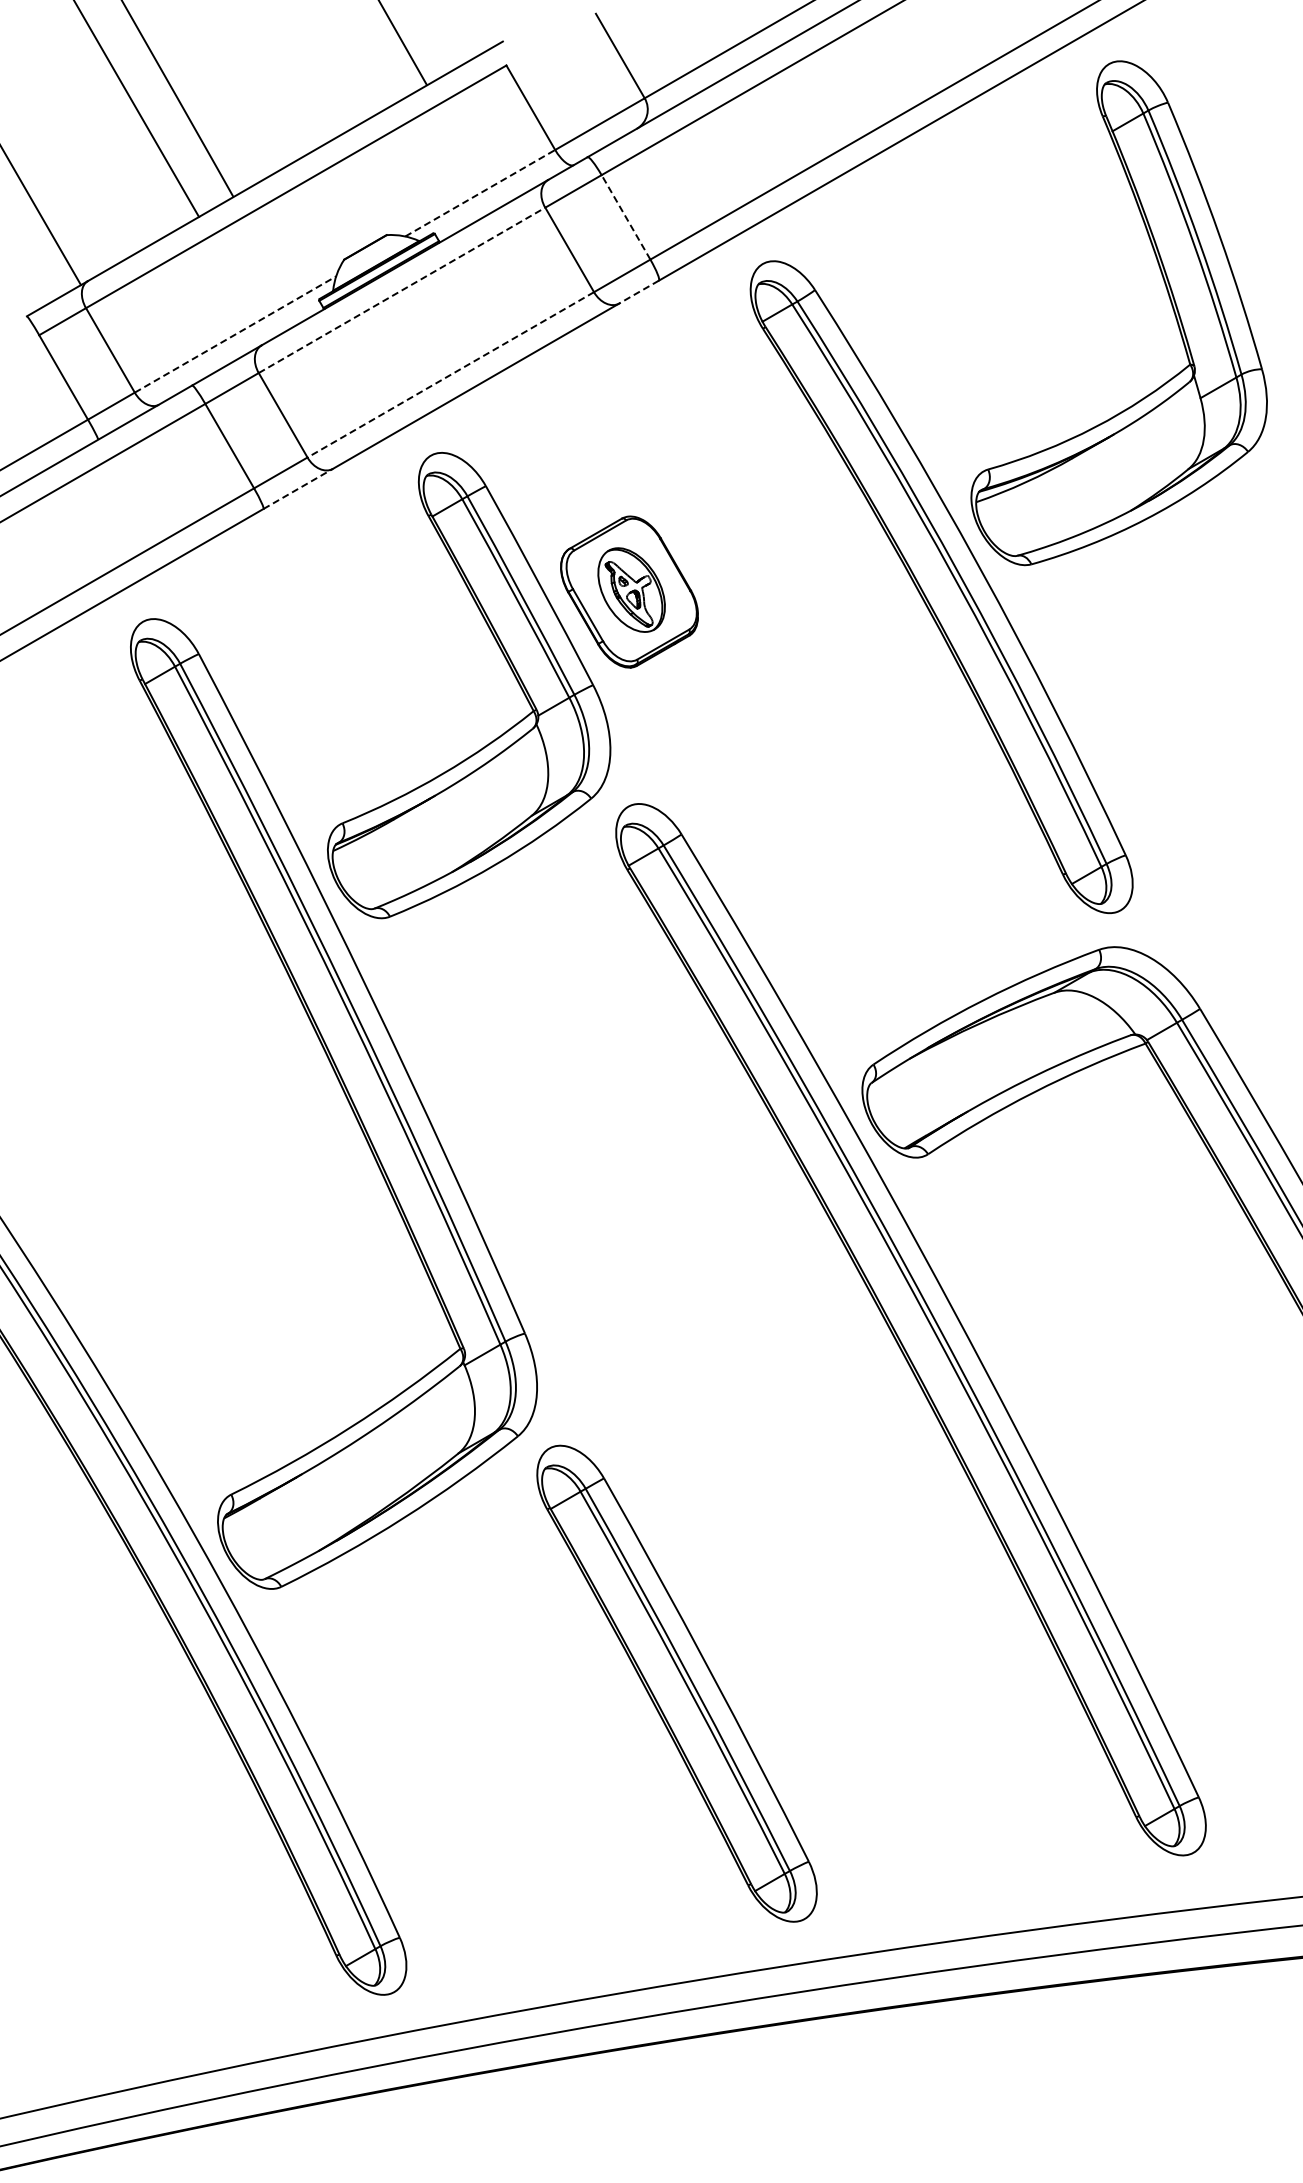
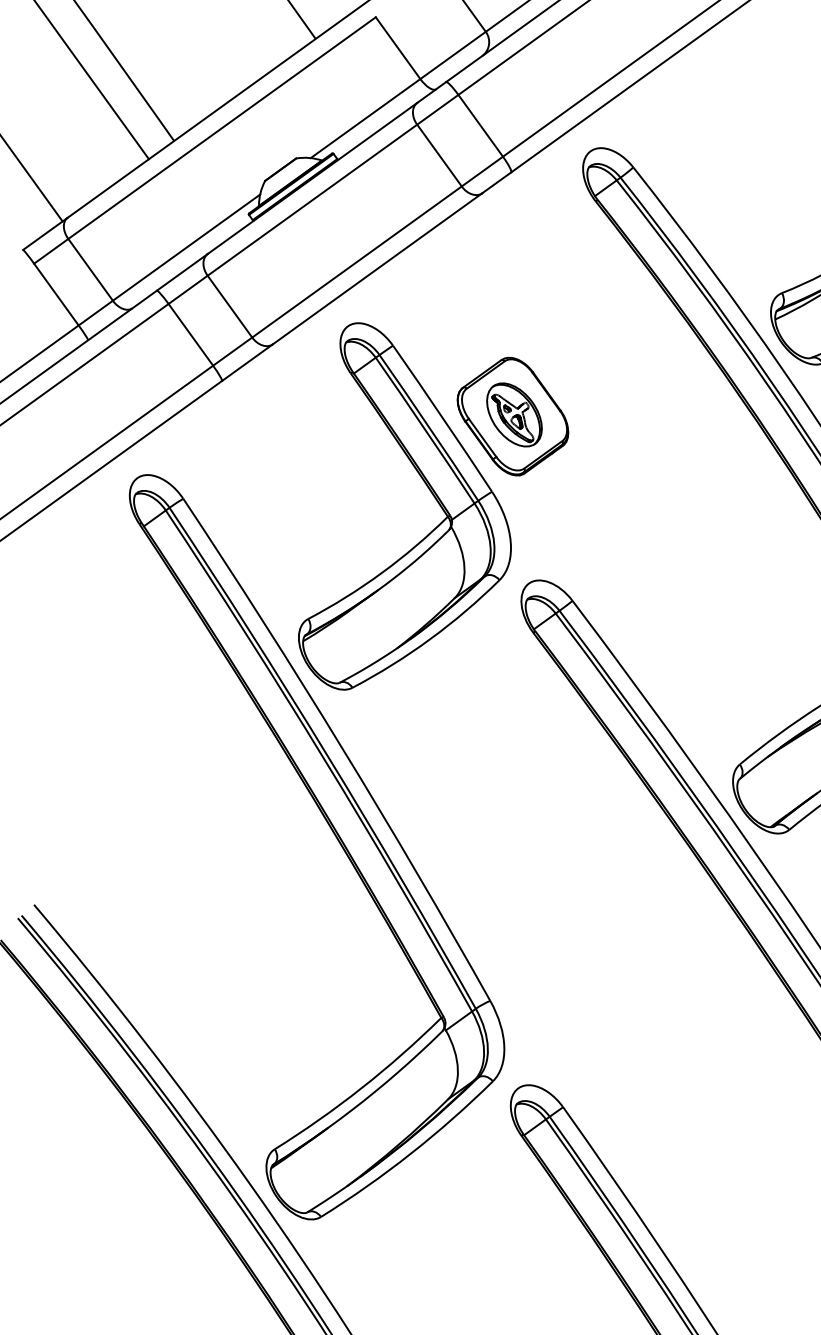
line: (480, 193) -> (365, 118), dashed -> solid
line: (626, 217) -> (481, 125), dashed -> solid
line: (402, 290) -> (312, 200), dashed -> solid
line: (639, 292) -> (497, 183), dashed -> solid
line: (235, 334) -> (186, 247), dashed -> solid
line: (450, 375) -> (356, 262), dashed -> solid
line: (298, 488) -> (247, 362), dashed -> solid

